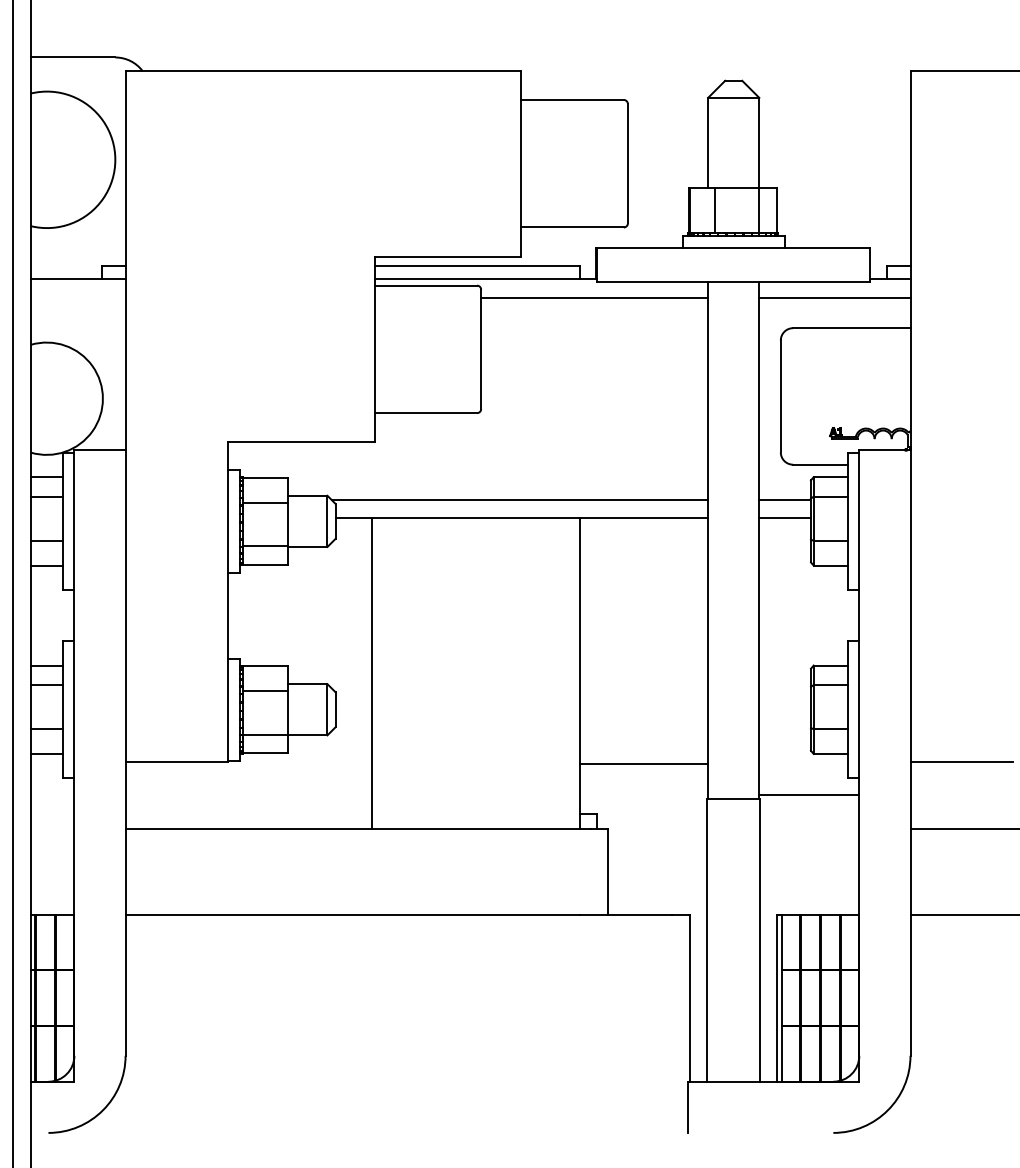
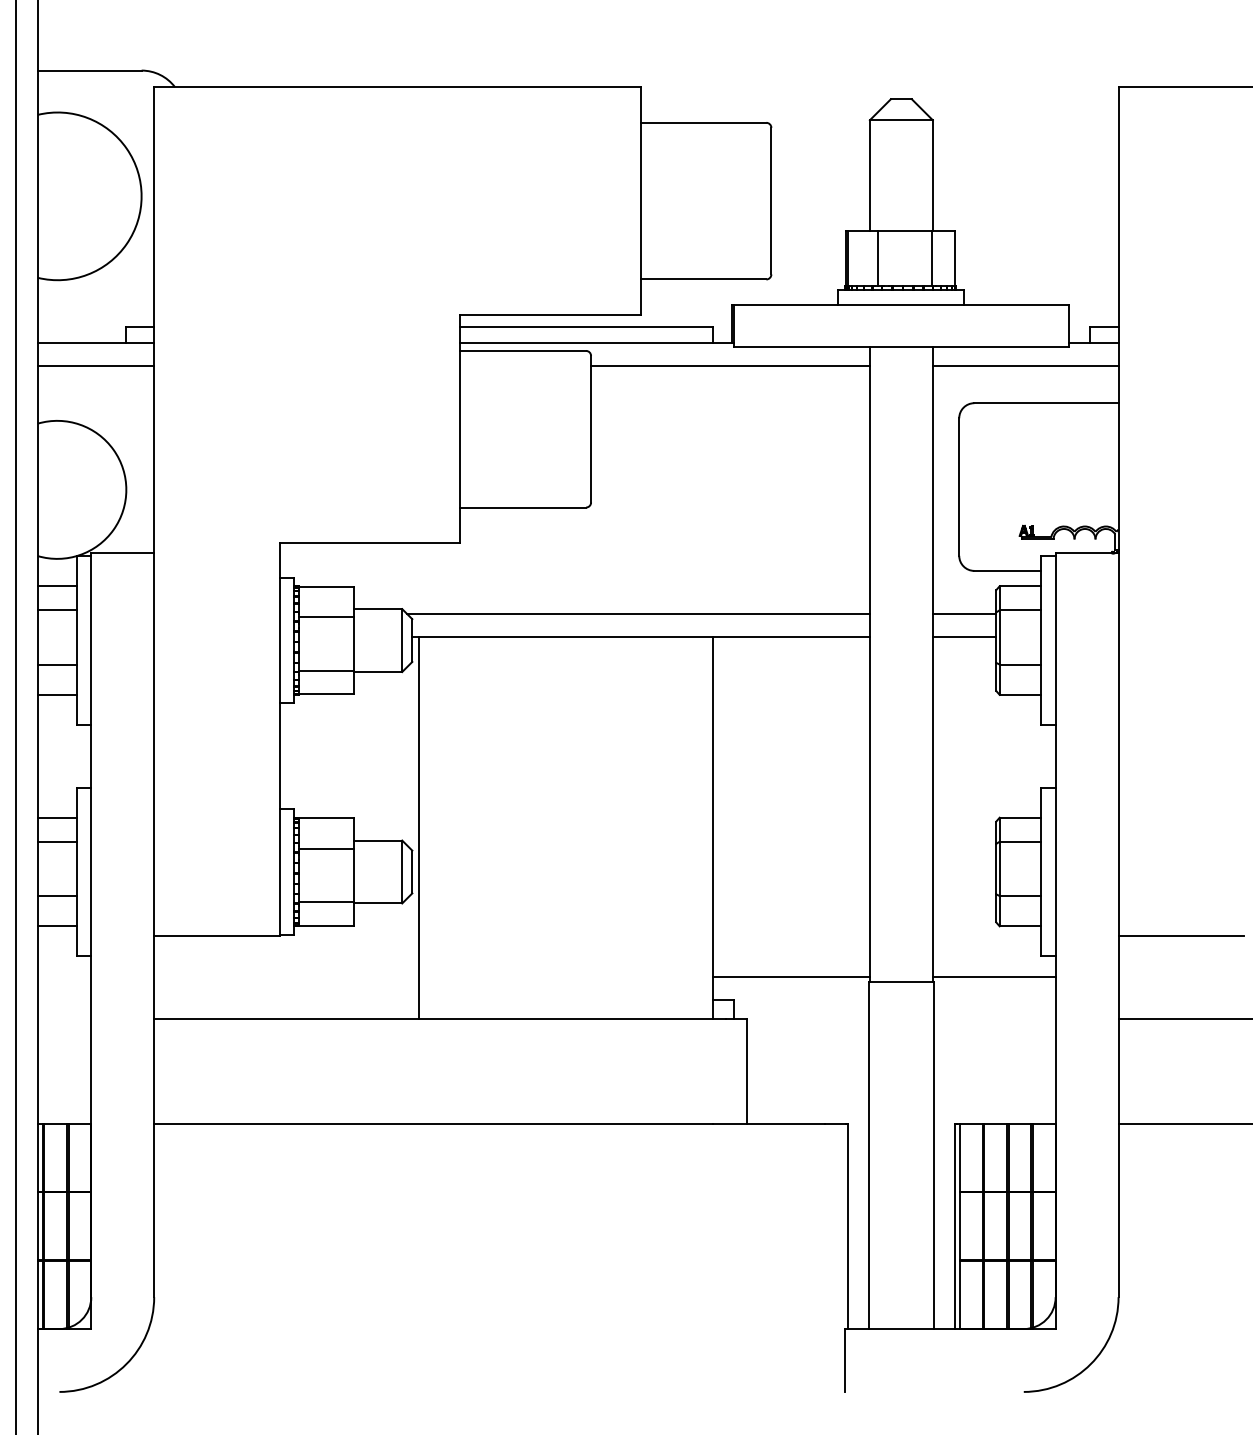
line: (77, 297) -> (95, 365), added
line: (372, 673) -> (419, 827), moved
line: (643, 764) -> (790, 977), moved

